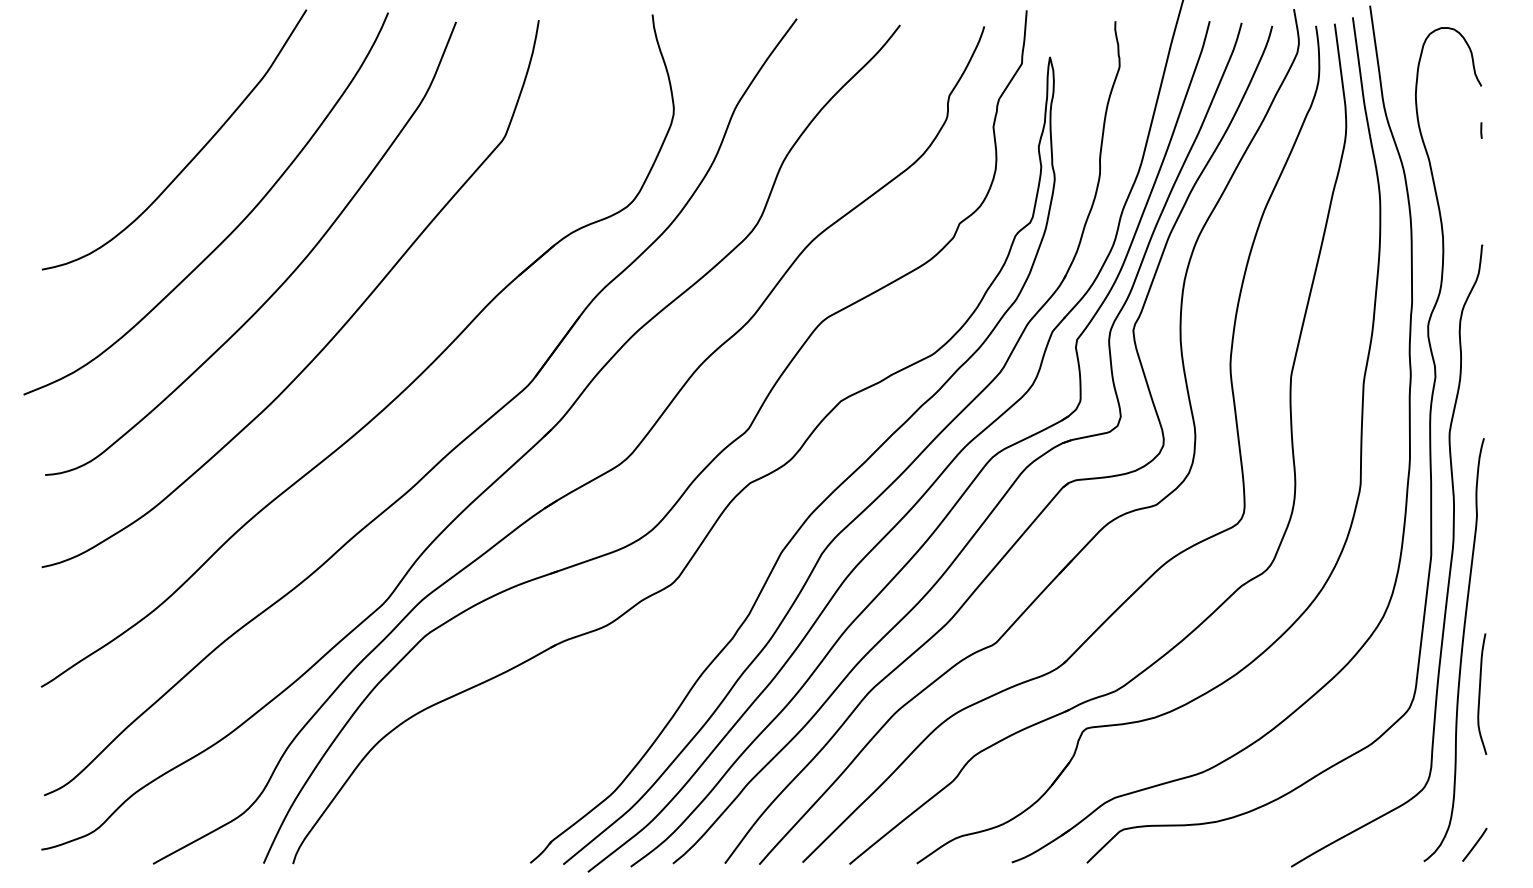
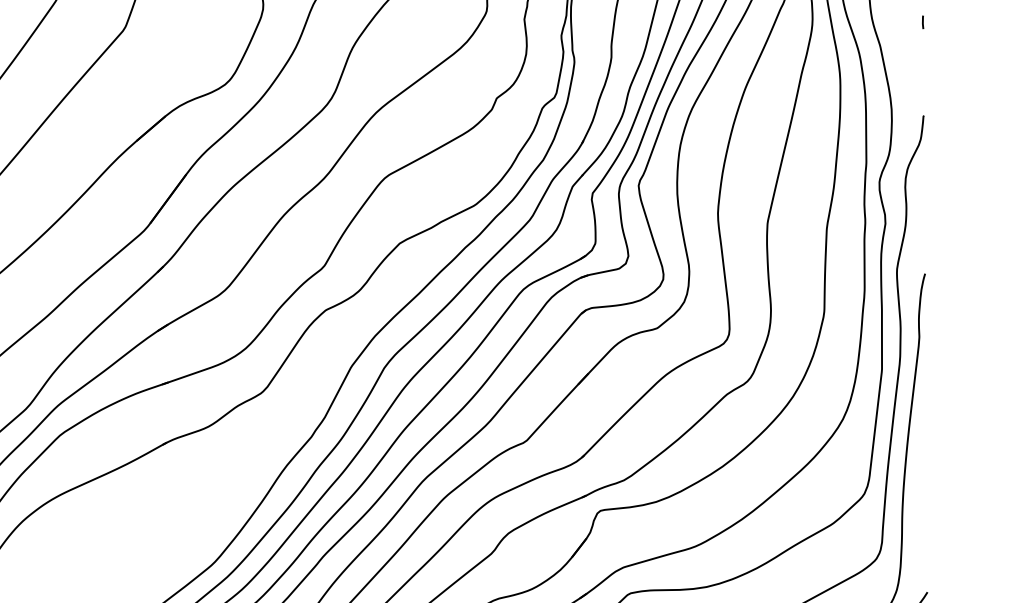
part: (1482, 693) -> (923, 482), removed

